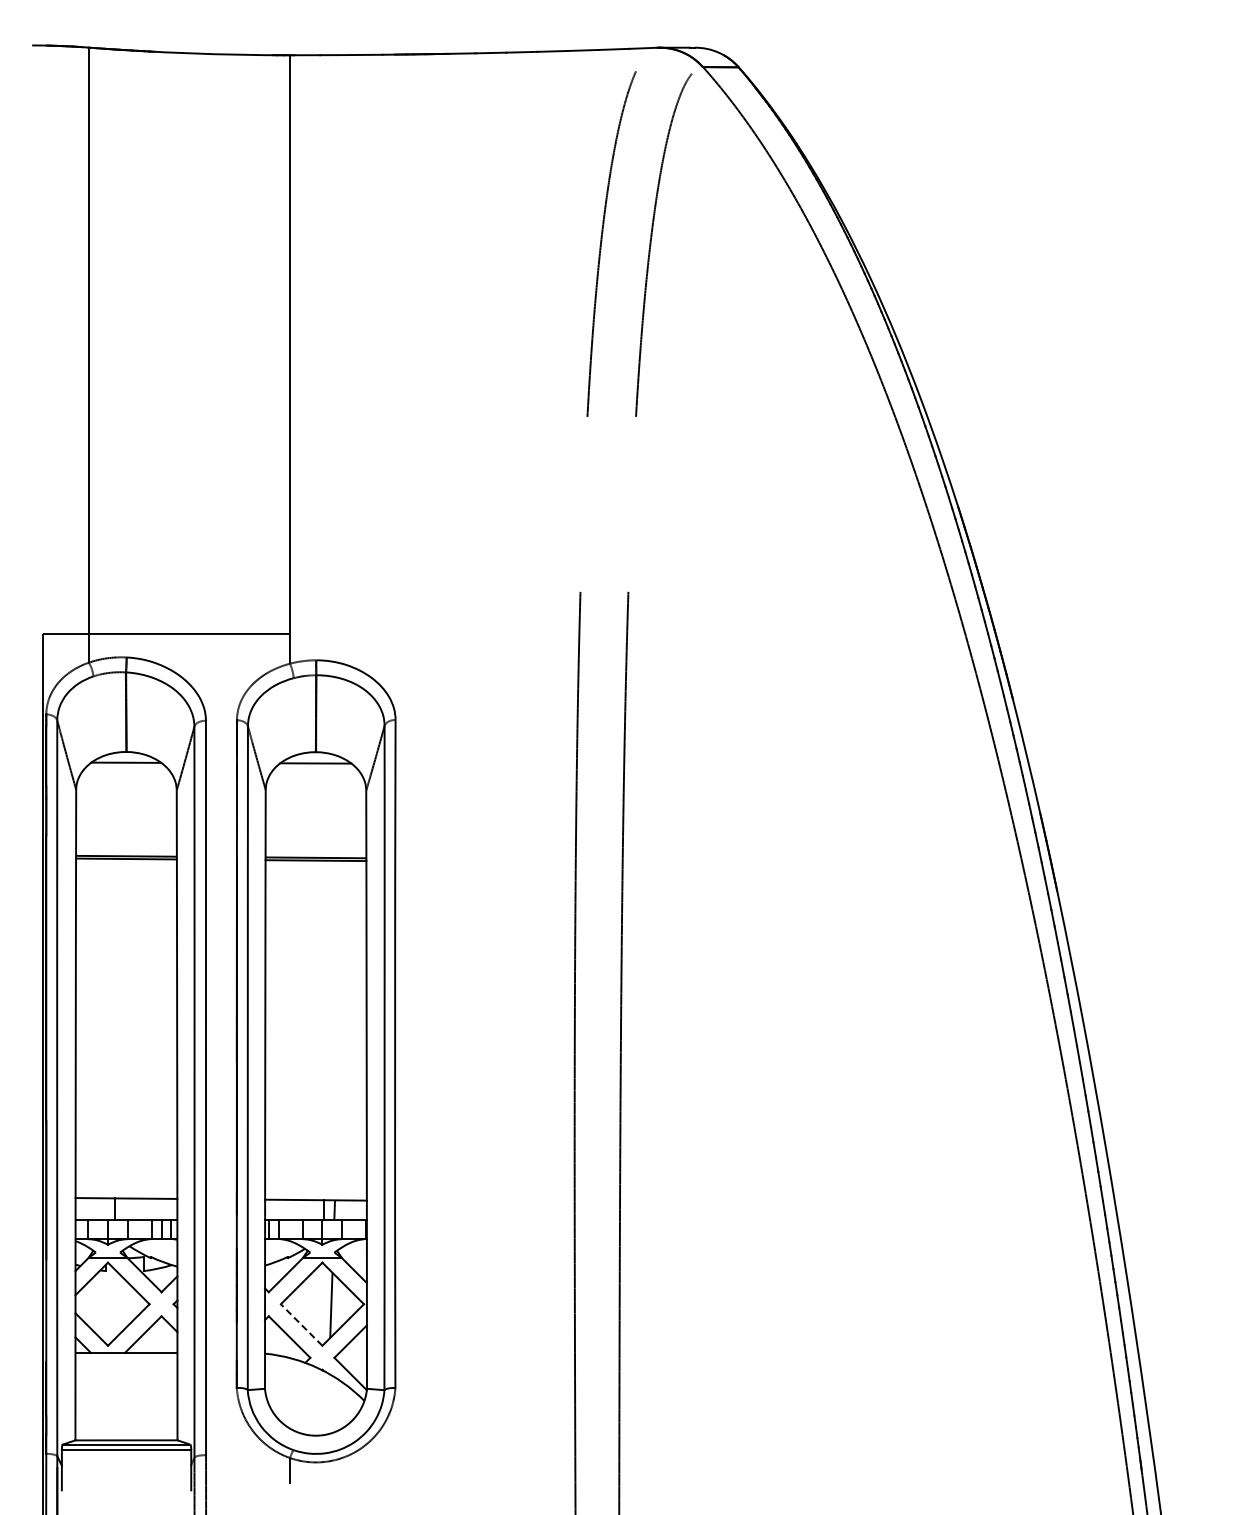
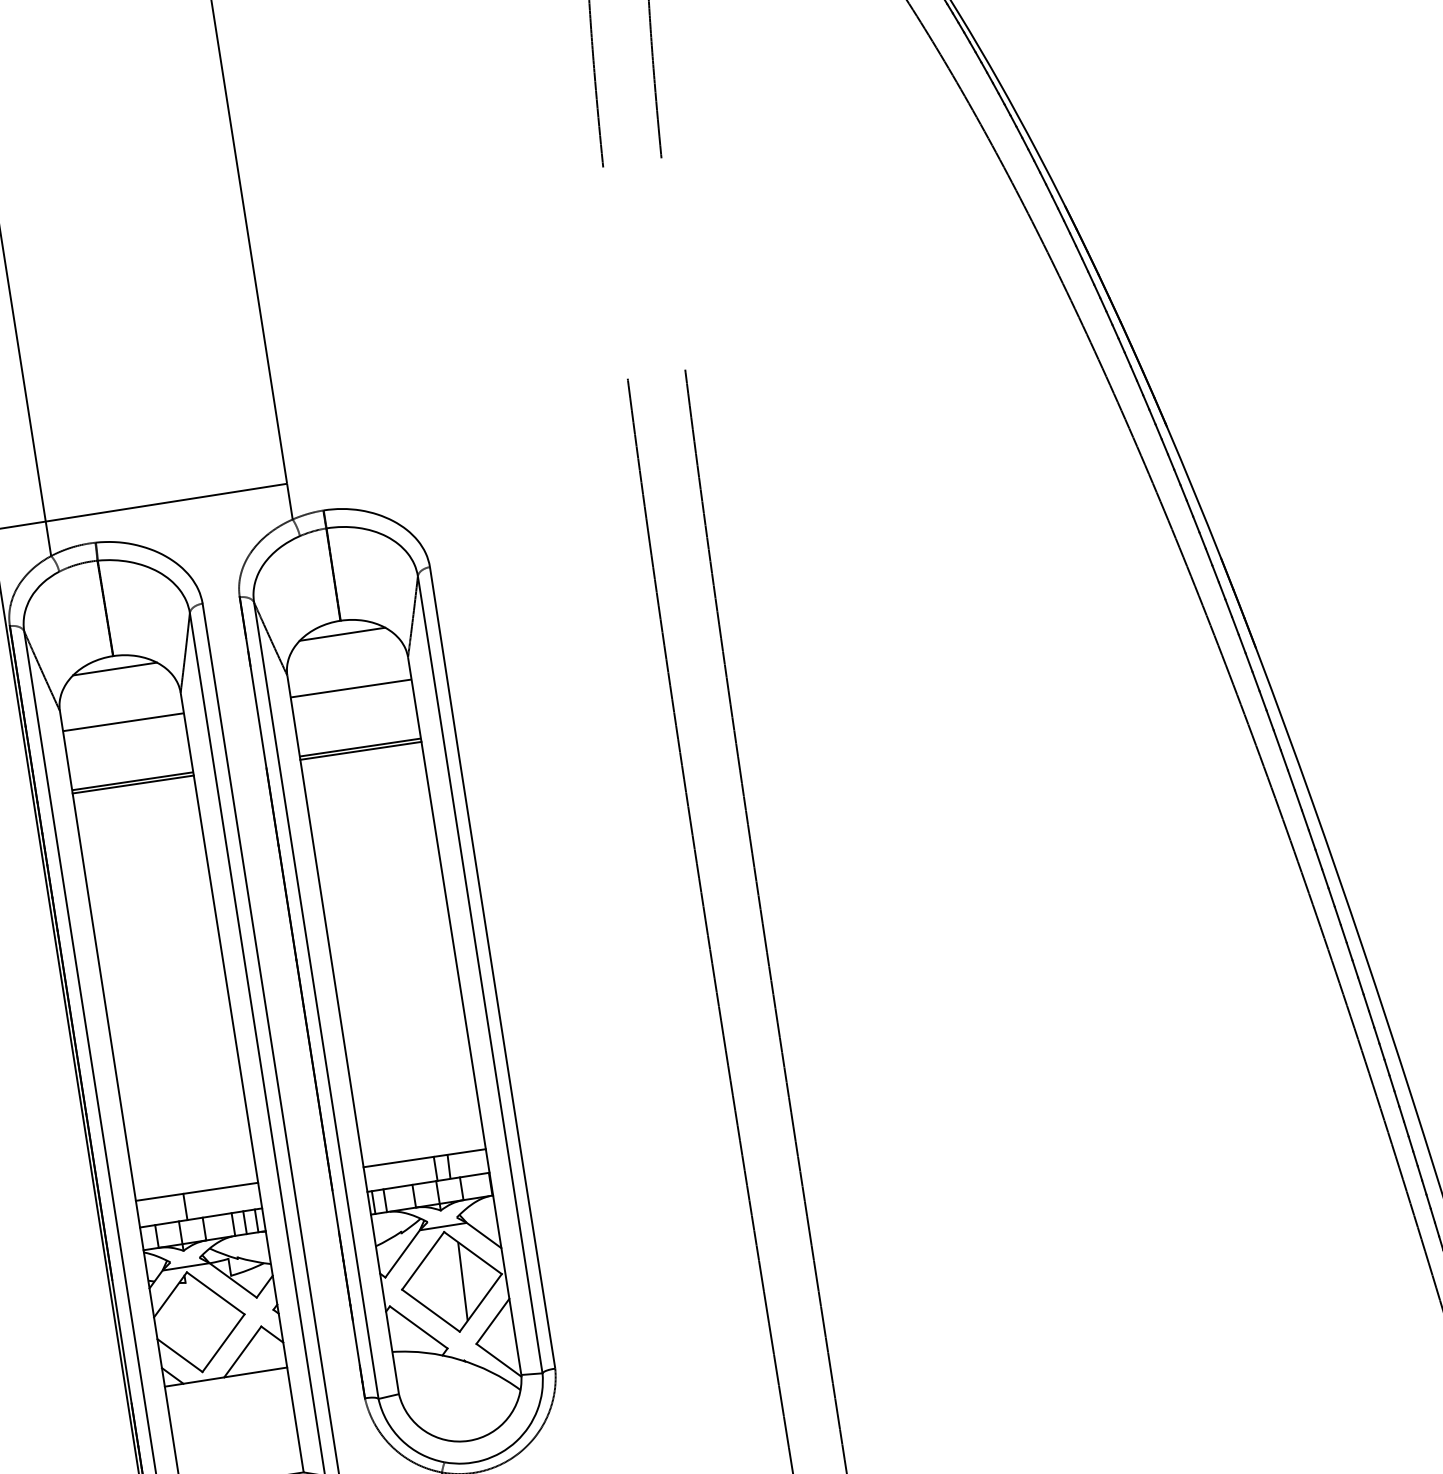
line: (126, 806) -> (123, 721), added
line: (315, 808) -> (350, 688), added
line: (301, 1324) -> (430, 1310), dashed -> solid

